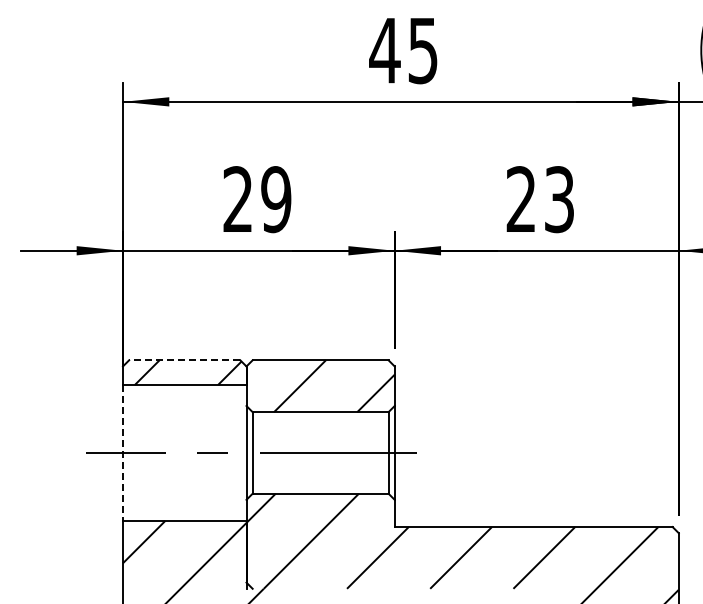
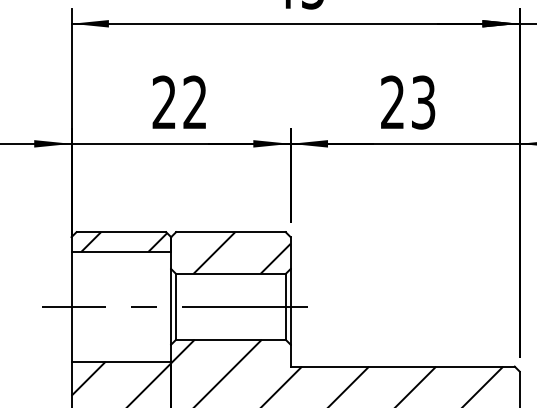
text: (276, 199) -> (195, 102), 29 -> 22
line: (184, 360) -> (121, 232), dashed -> solid
line: (122, 452) -> (71, 306), dashed -> solid

